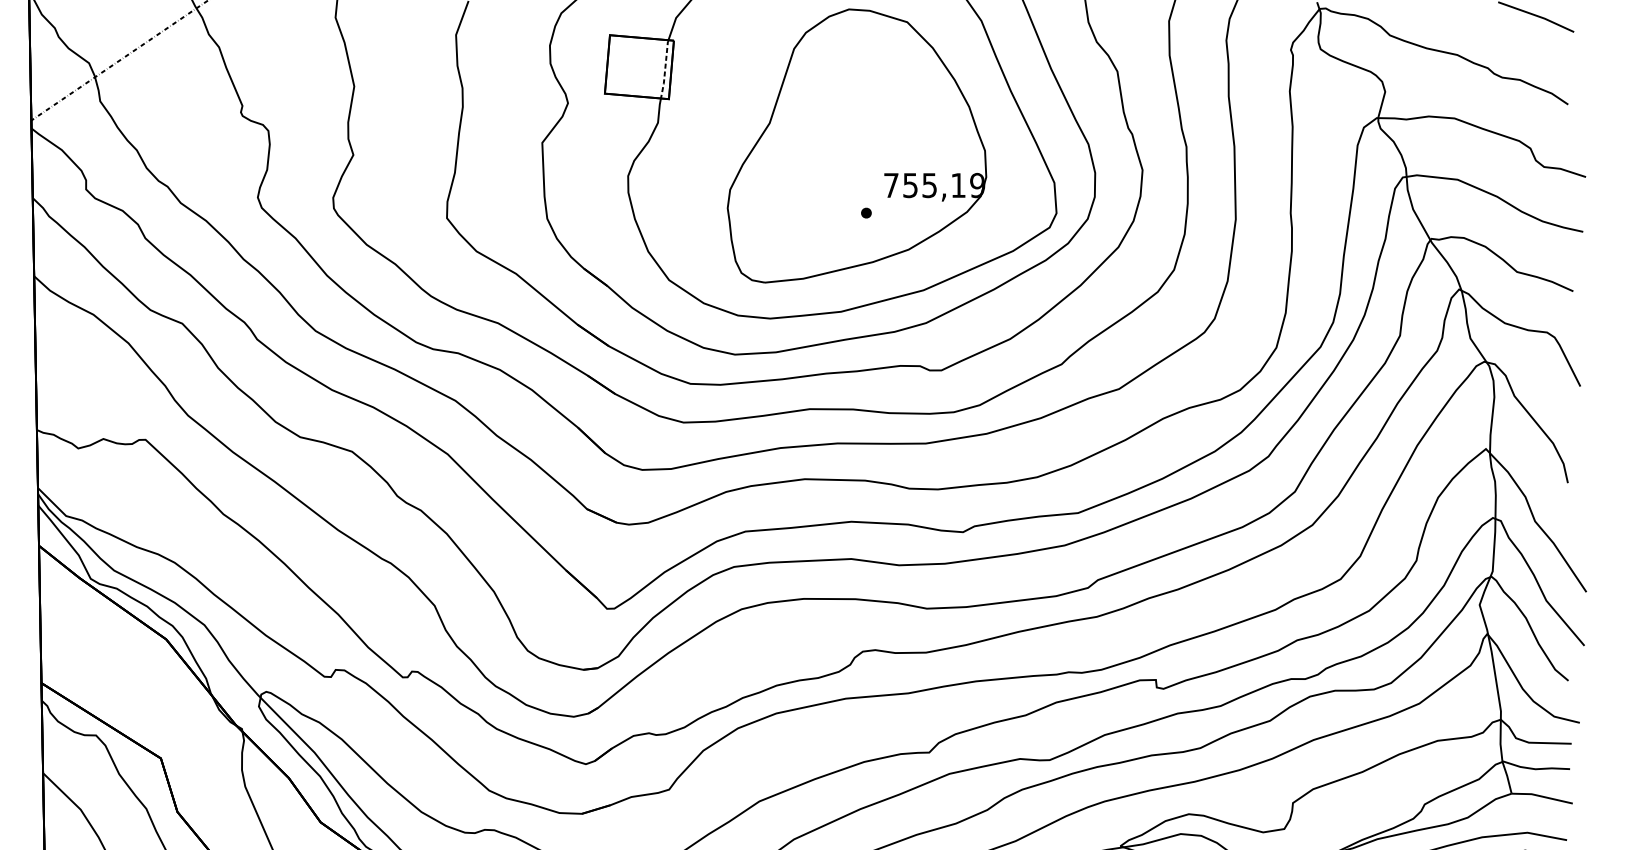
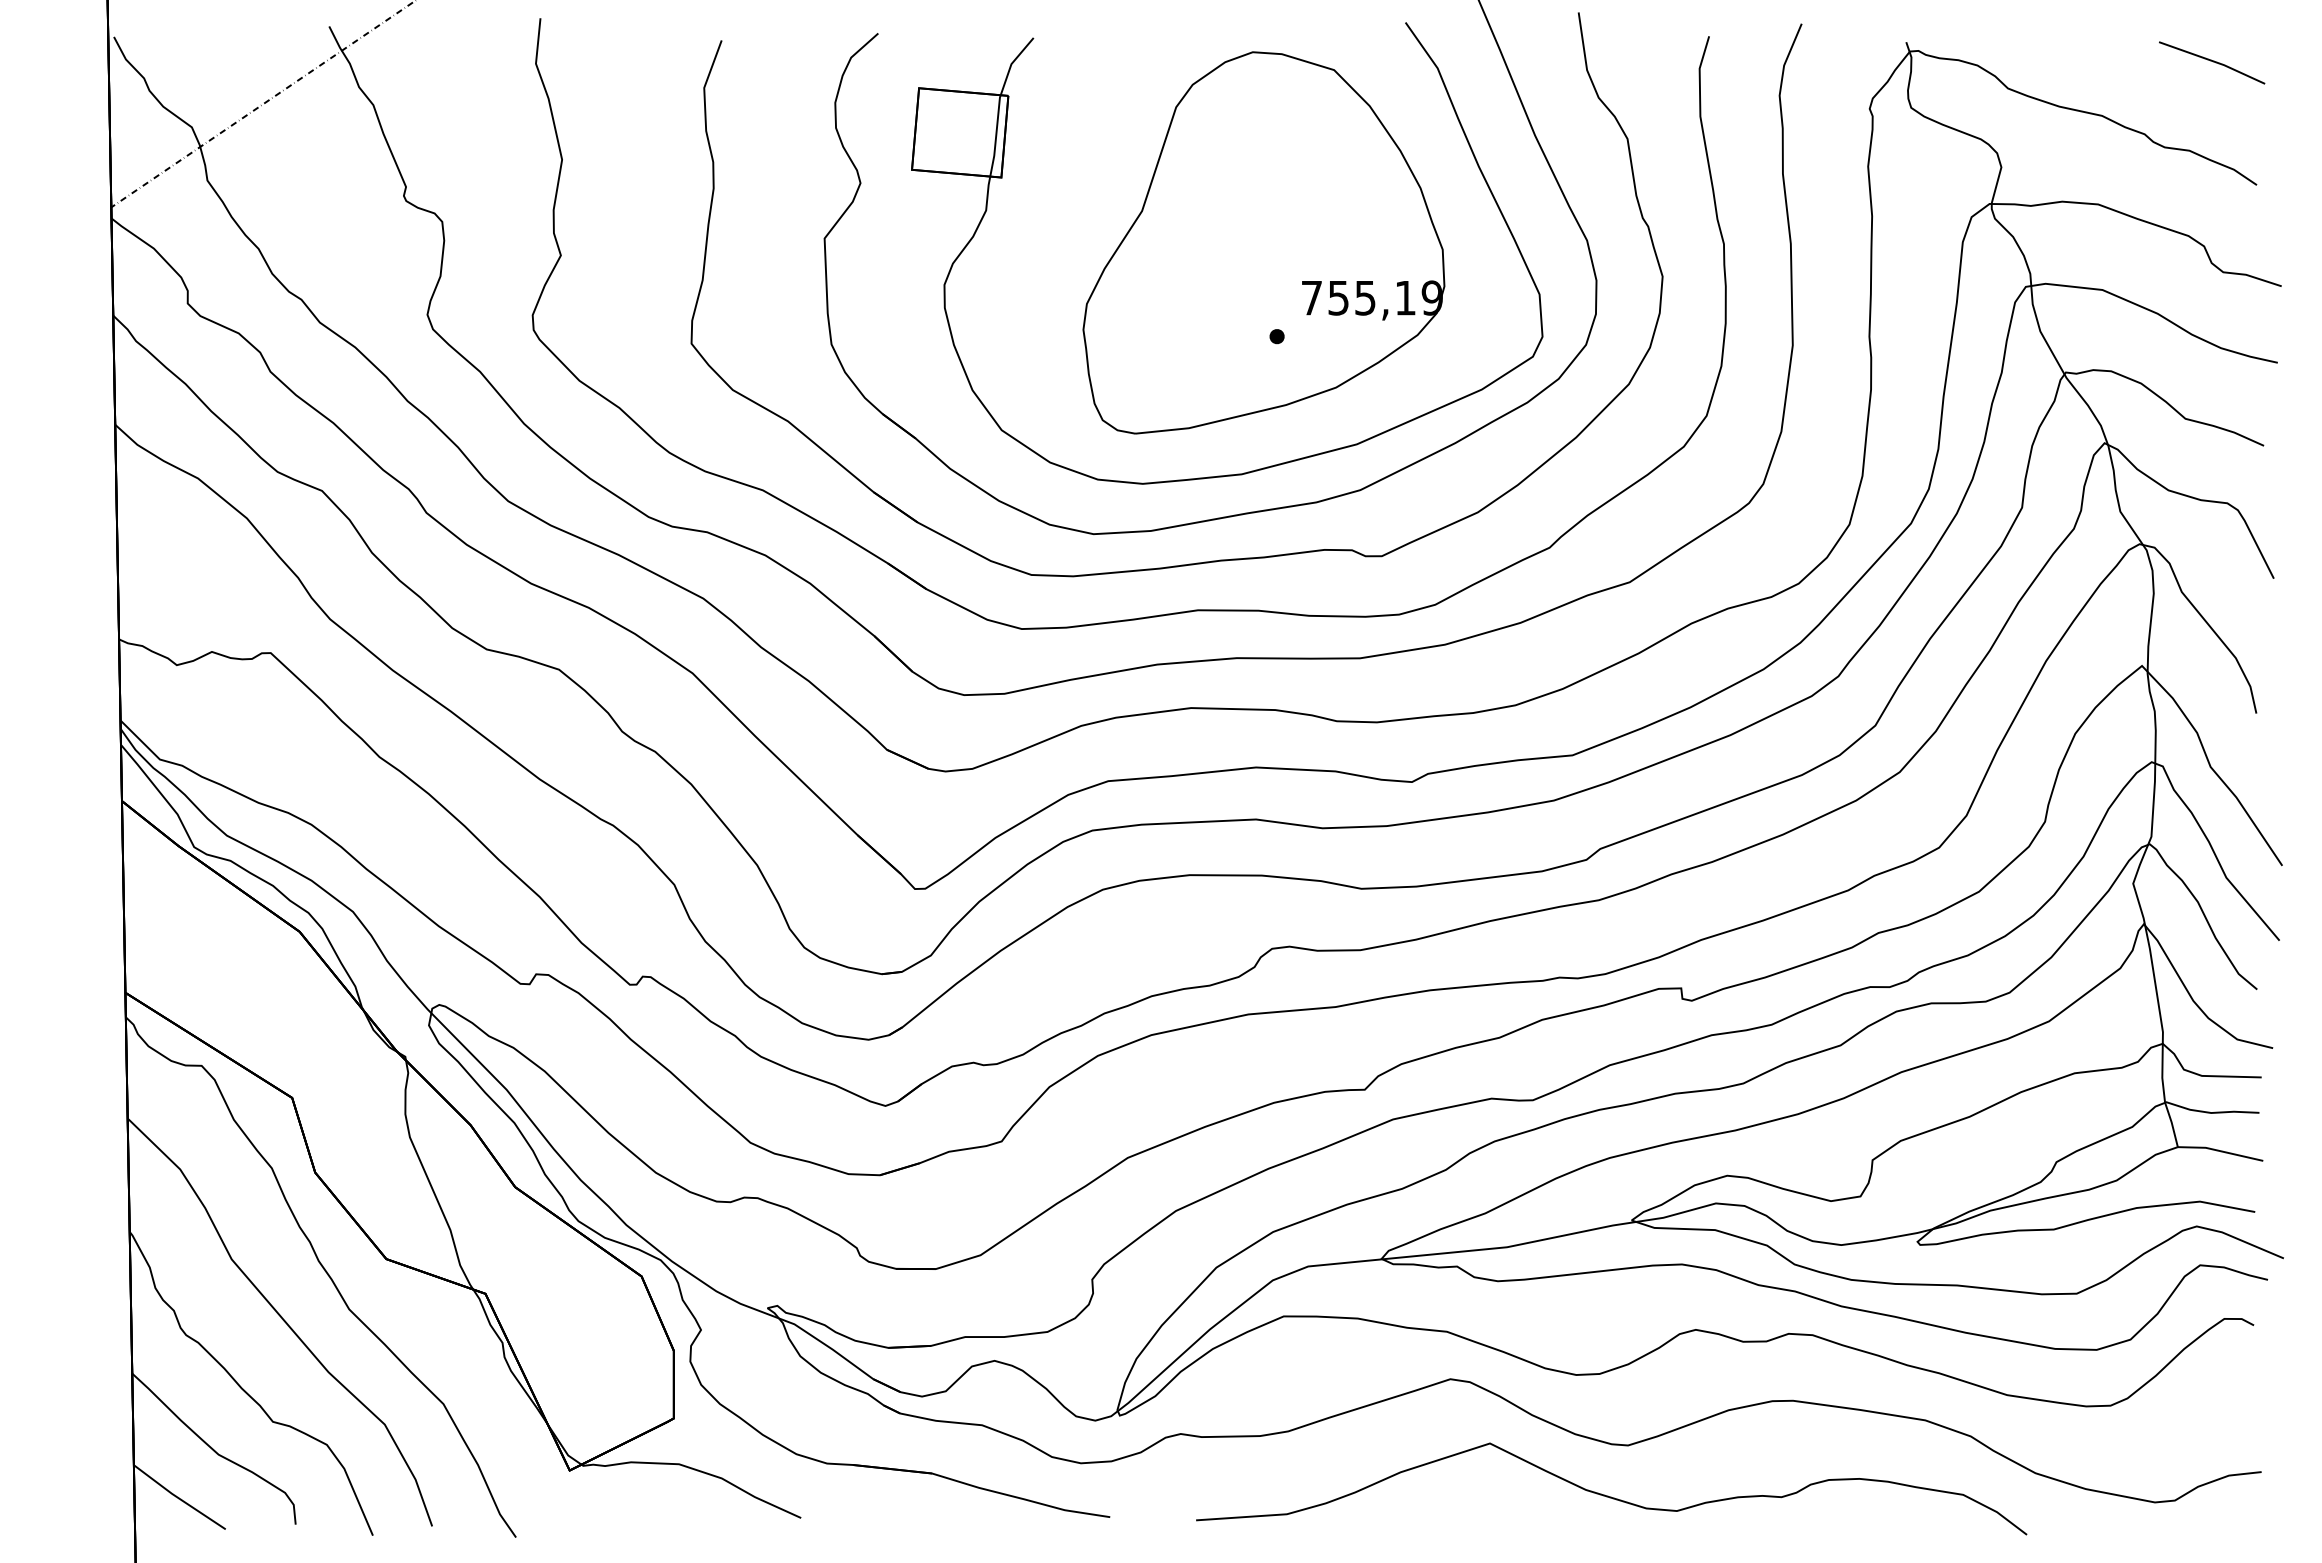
line: (665, 69) -> (996, 136), dashed -> solid

